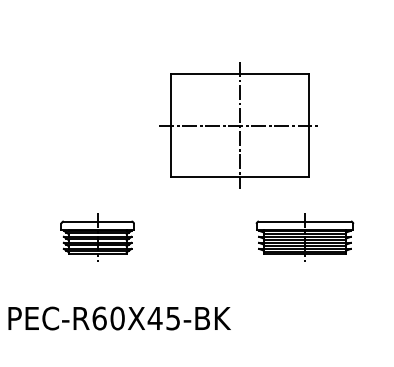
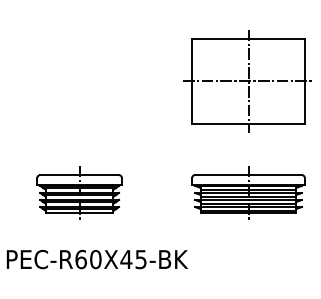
part: (238, 125) -> (247, 81), moved
part: (97, 236) -> (79, 192), size x1.43
part: (304, 236) -> (248, 192), size x1.43

